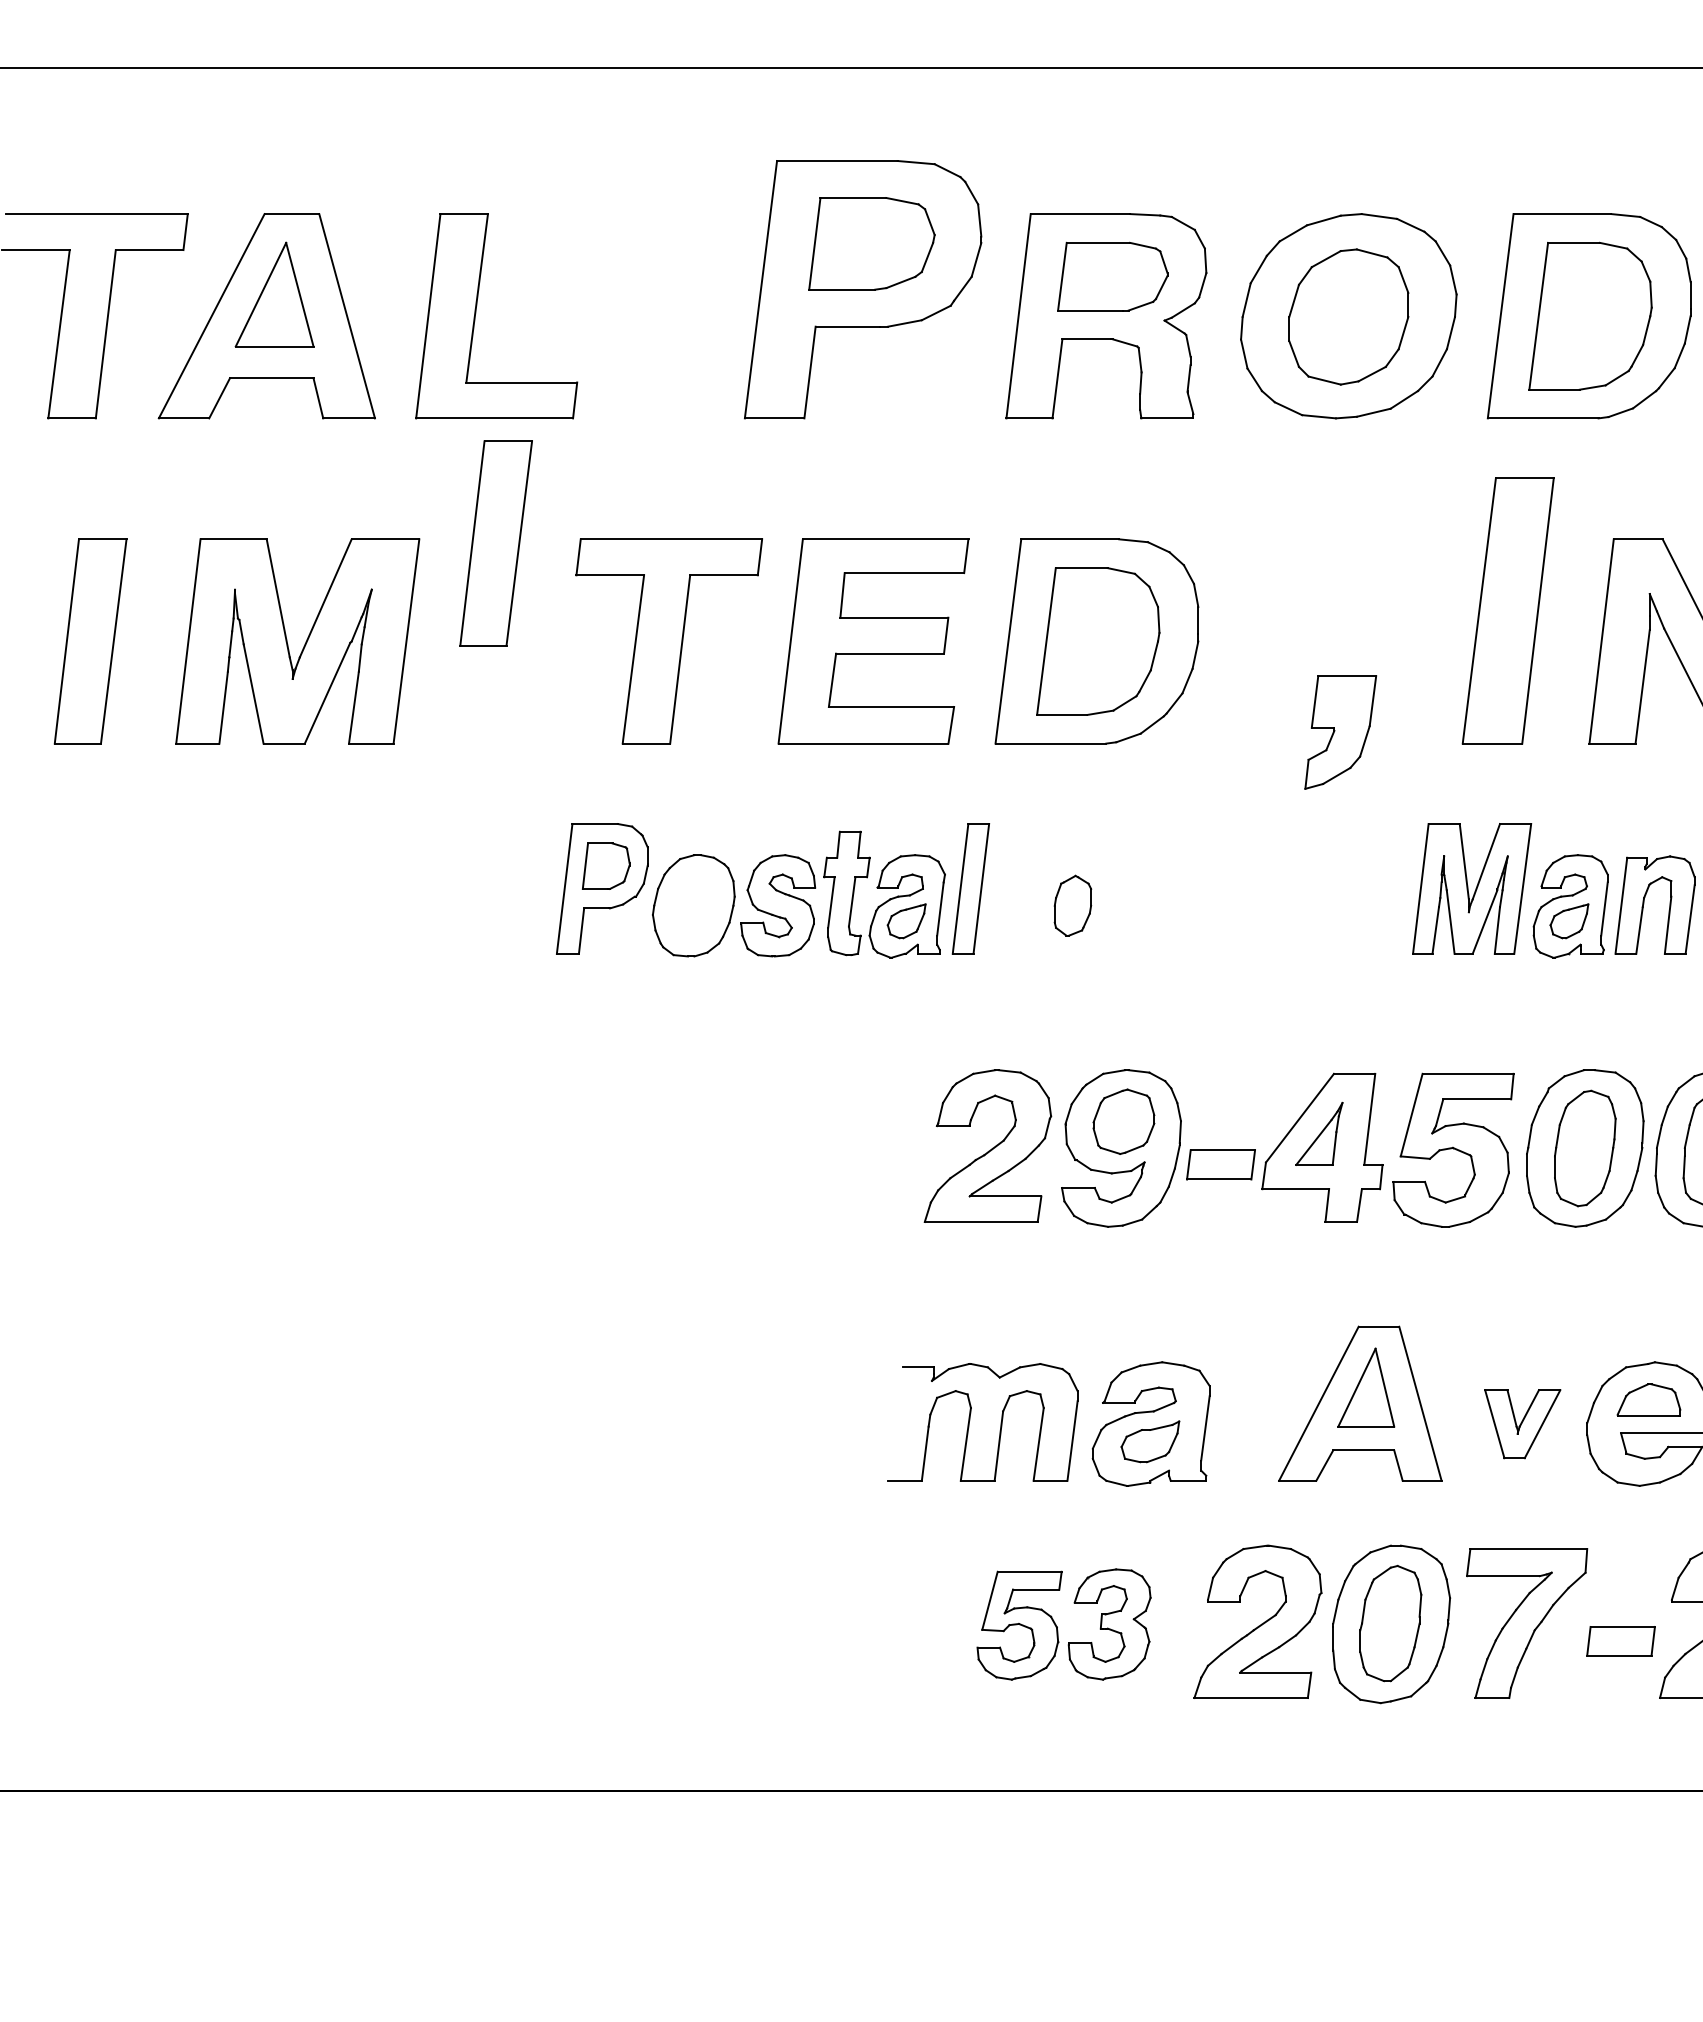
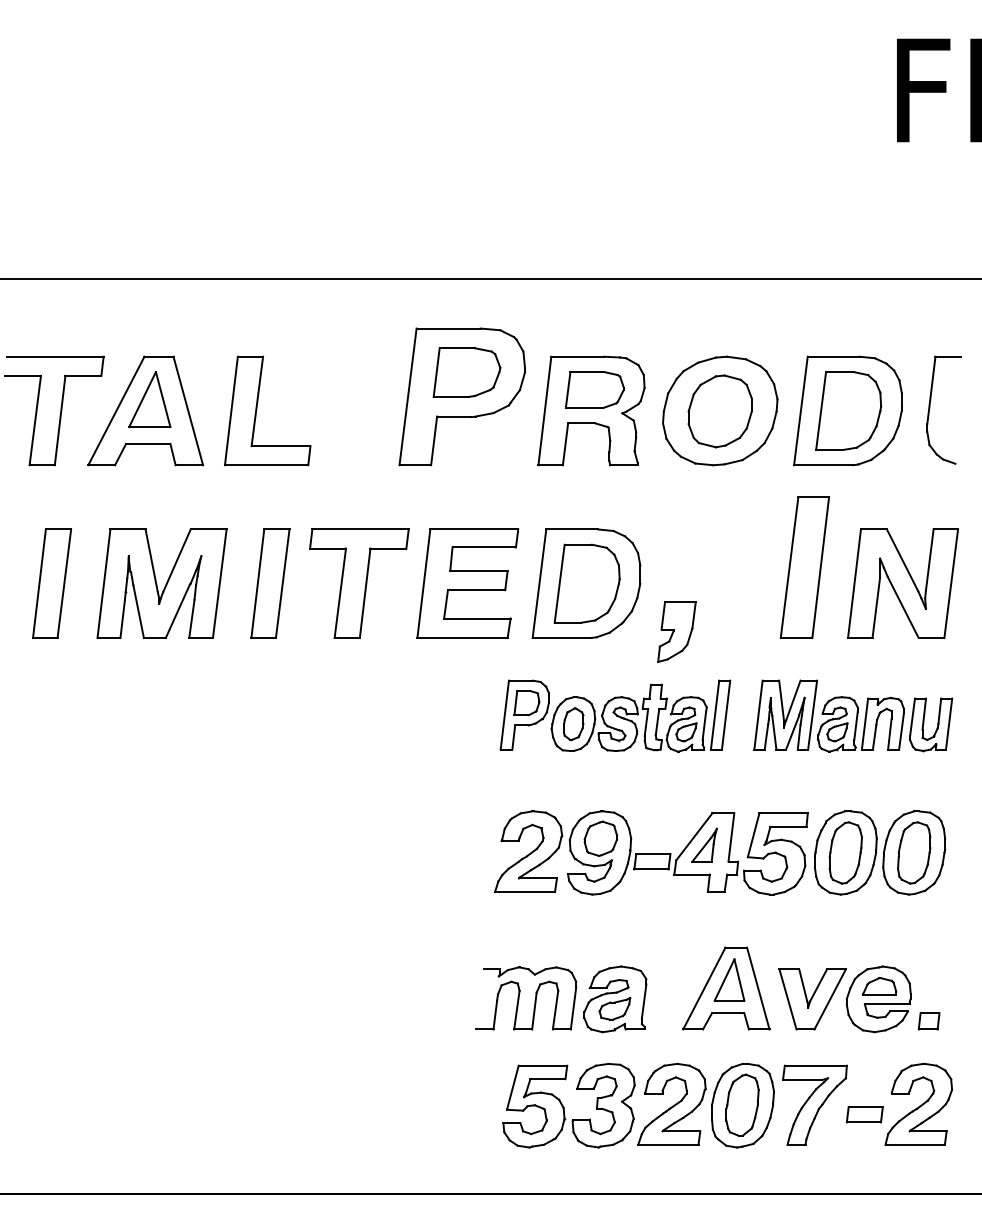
part: (496, 543) -> (270, 583), moved
part: (1339, 731) -> (676, 631), moved
part: (773, 889) -> (615, 715), moved
part: (1522, 1424) -> (812, 999), size x1.67
part: (1063, 1623) -> (568, 1105), size x1.43

